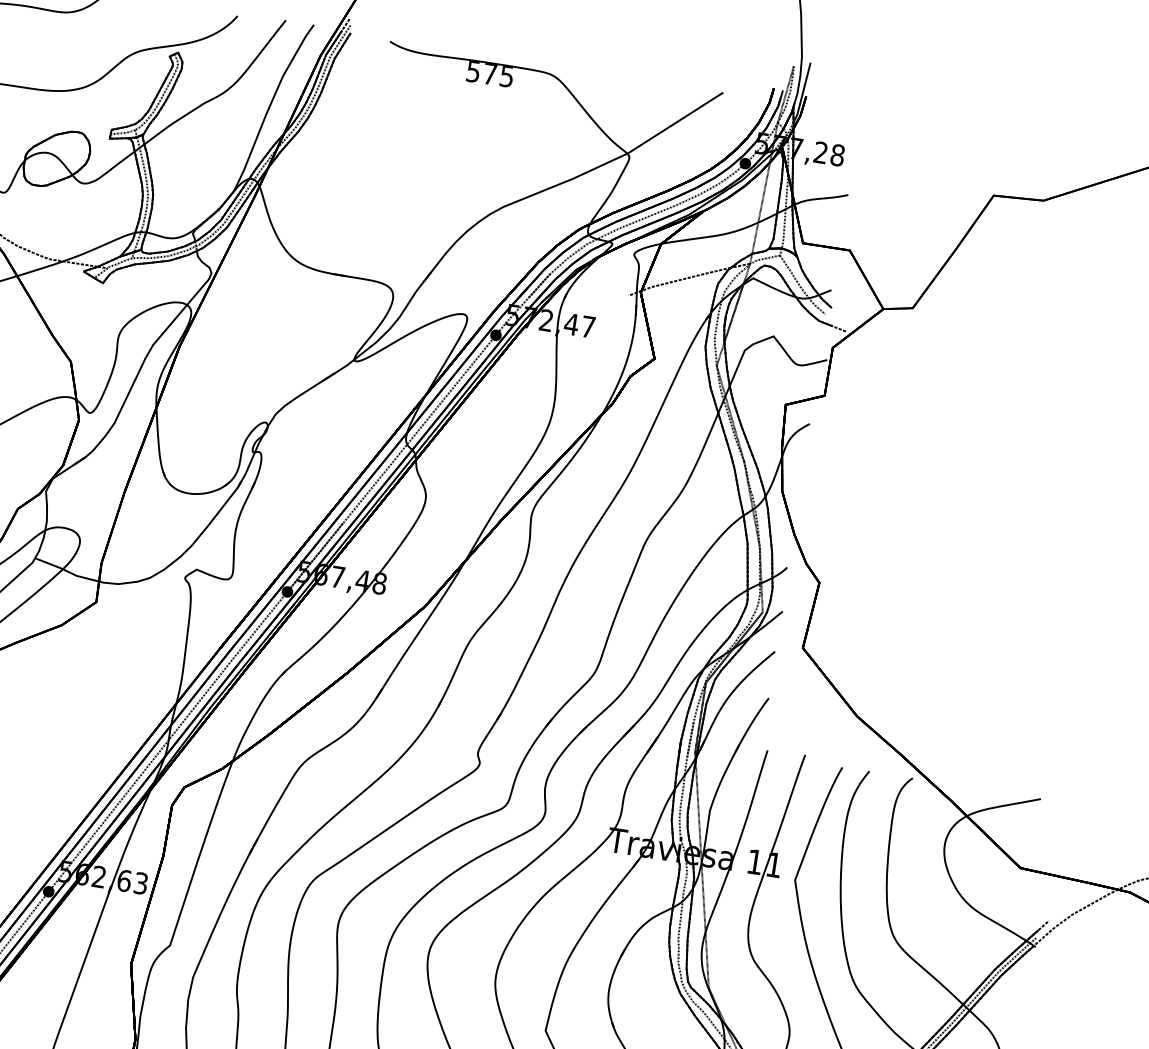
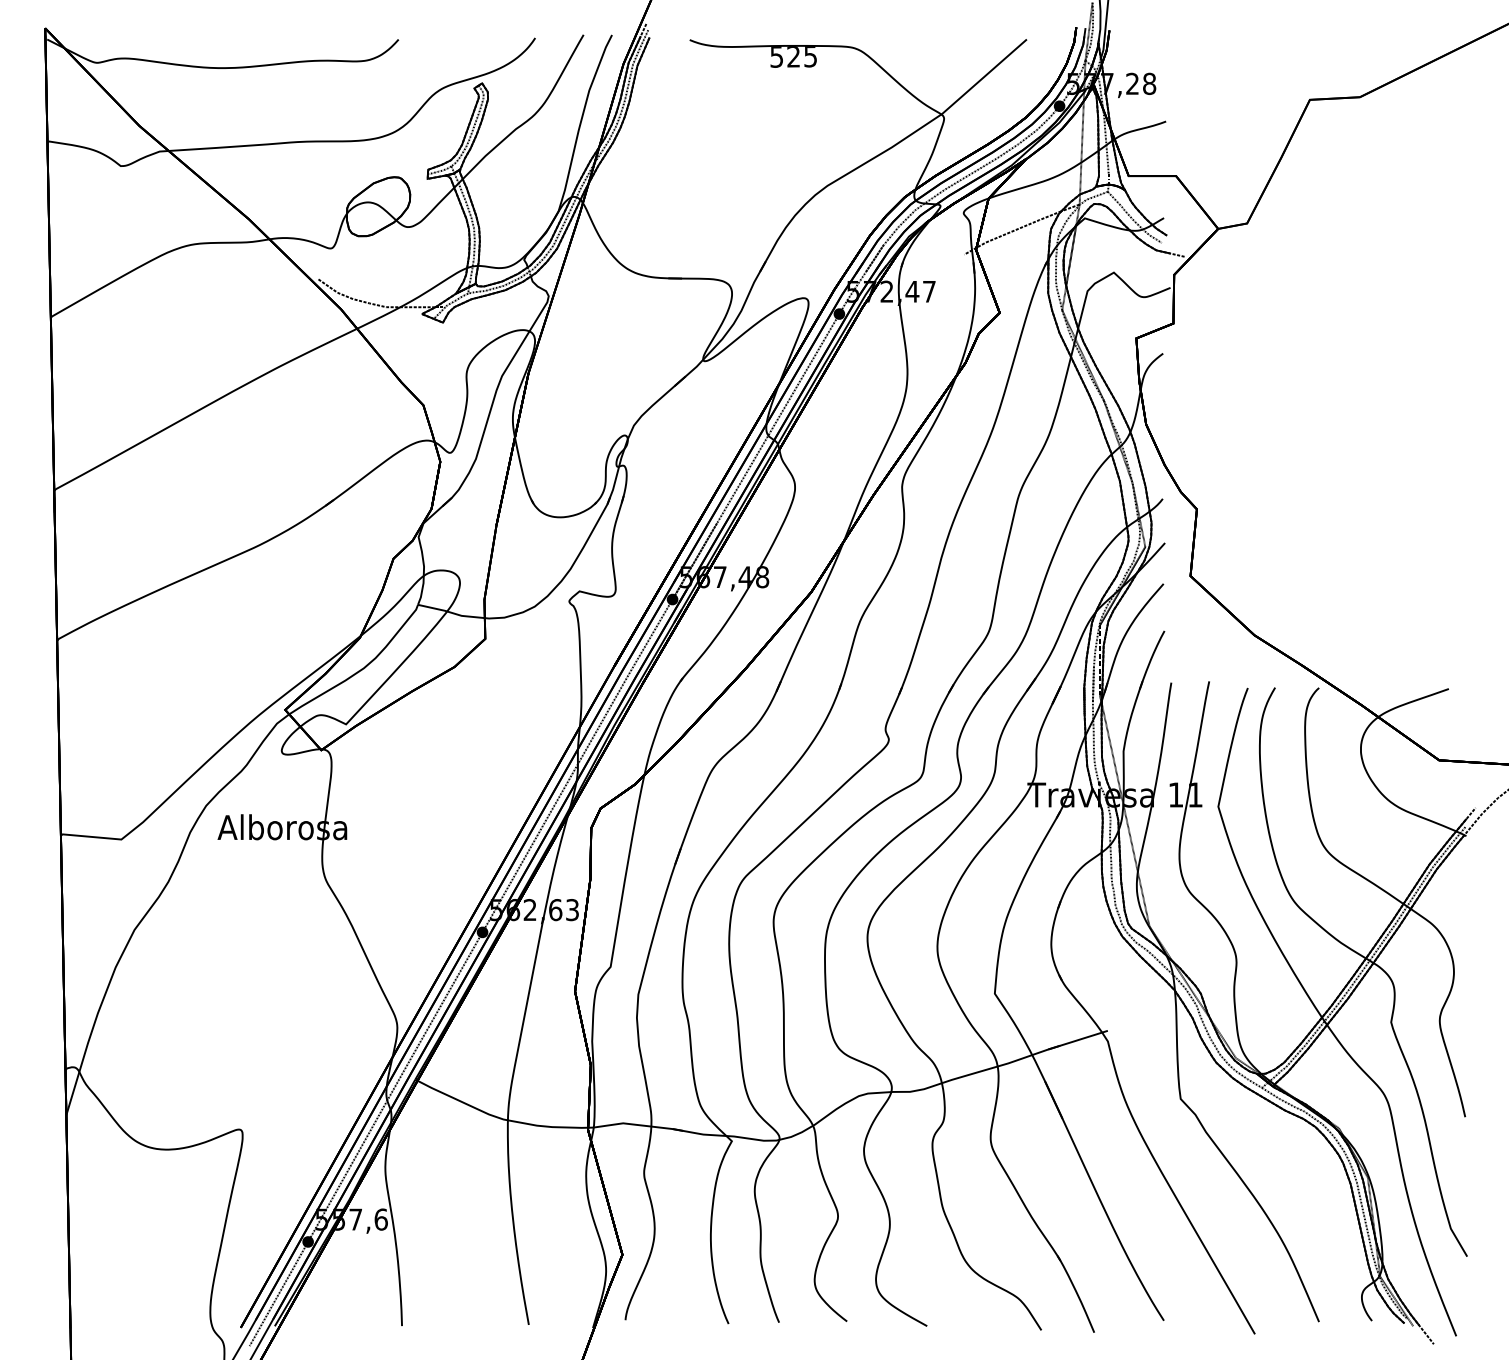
text: (490, 73) -> (793, 56), 575 -> 525

